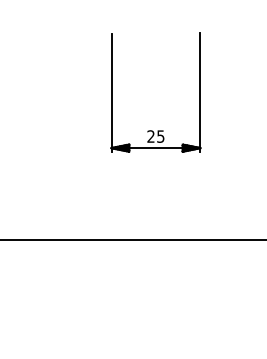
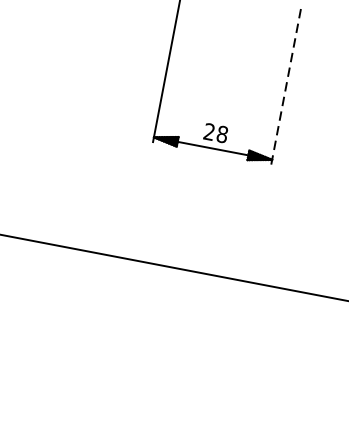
line: (200, 92) -> (286, 85), solid -> dashed
text: (160, 136) -> (222, 134), 25 -> 28

